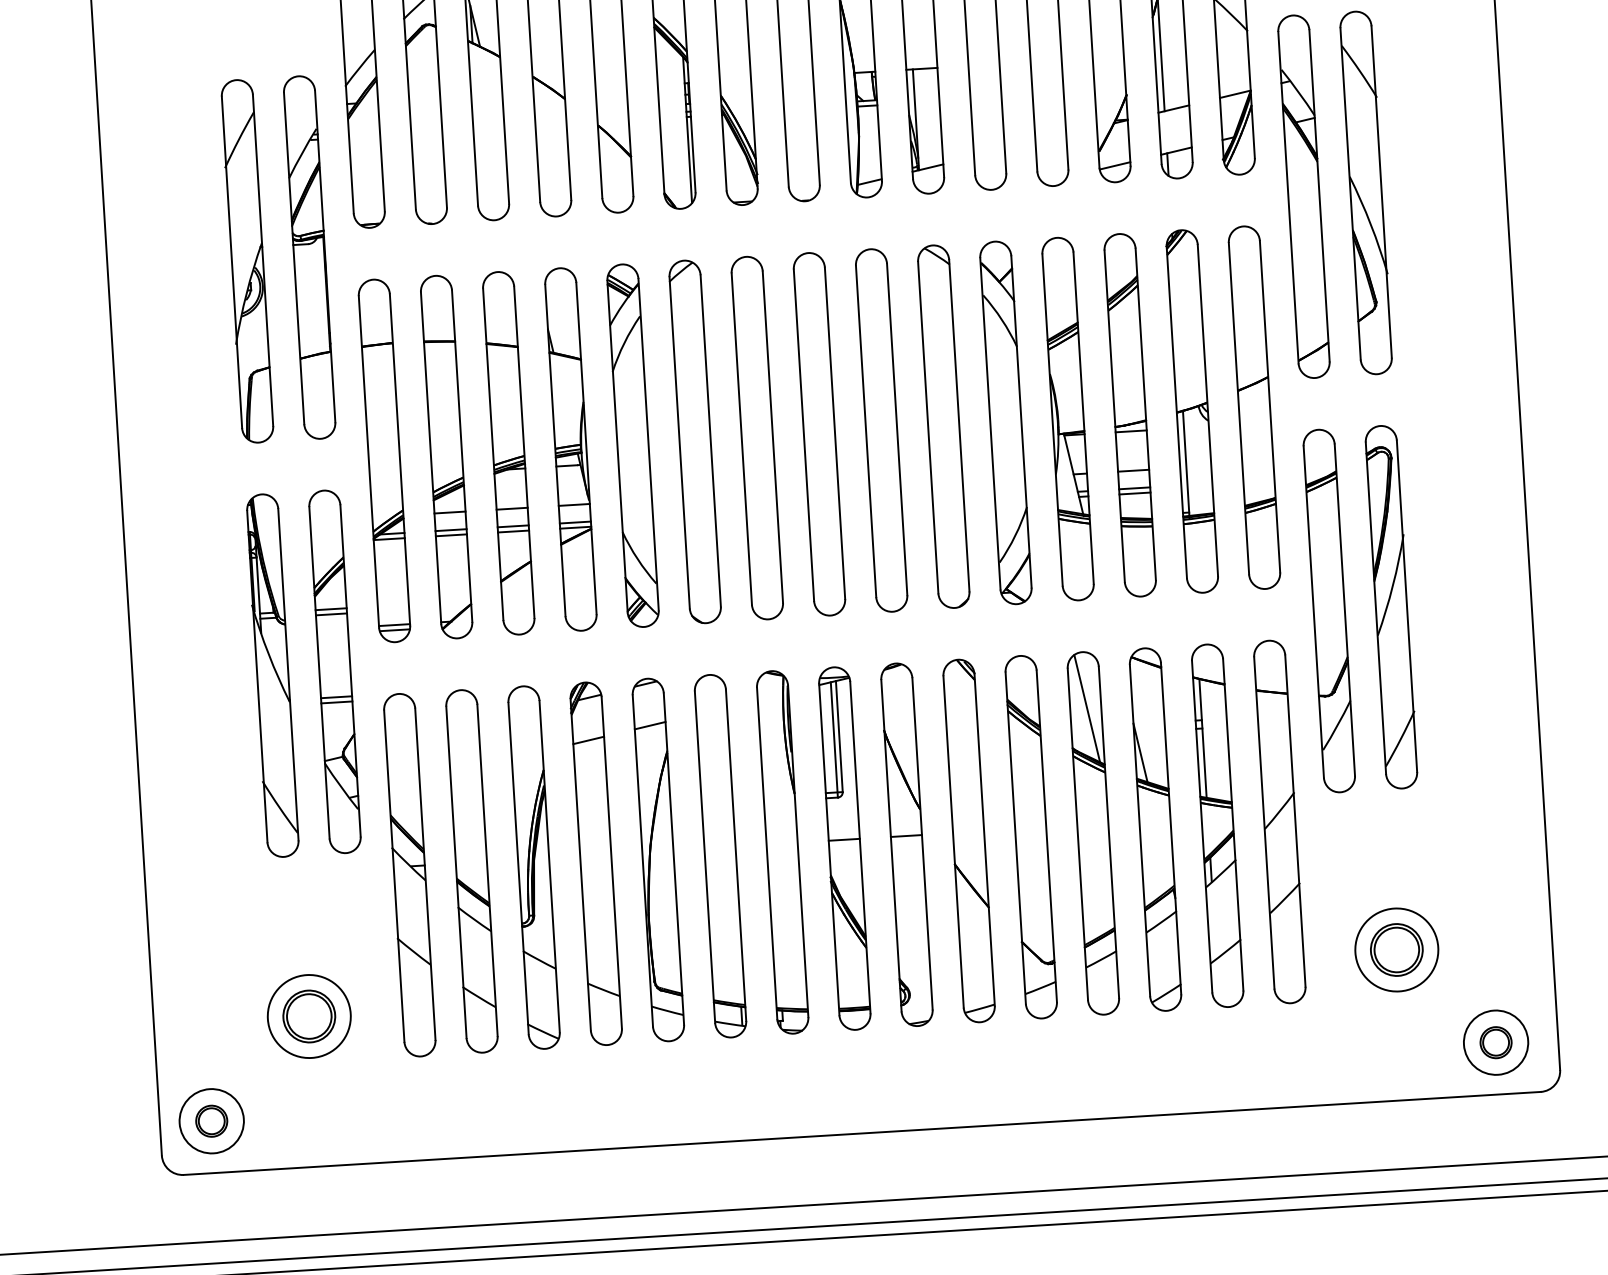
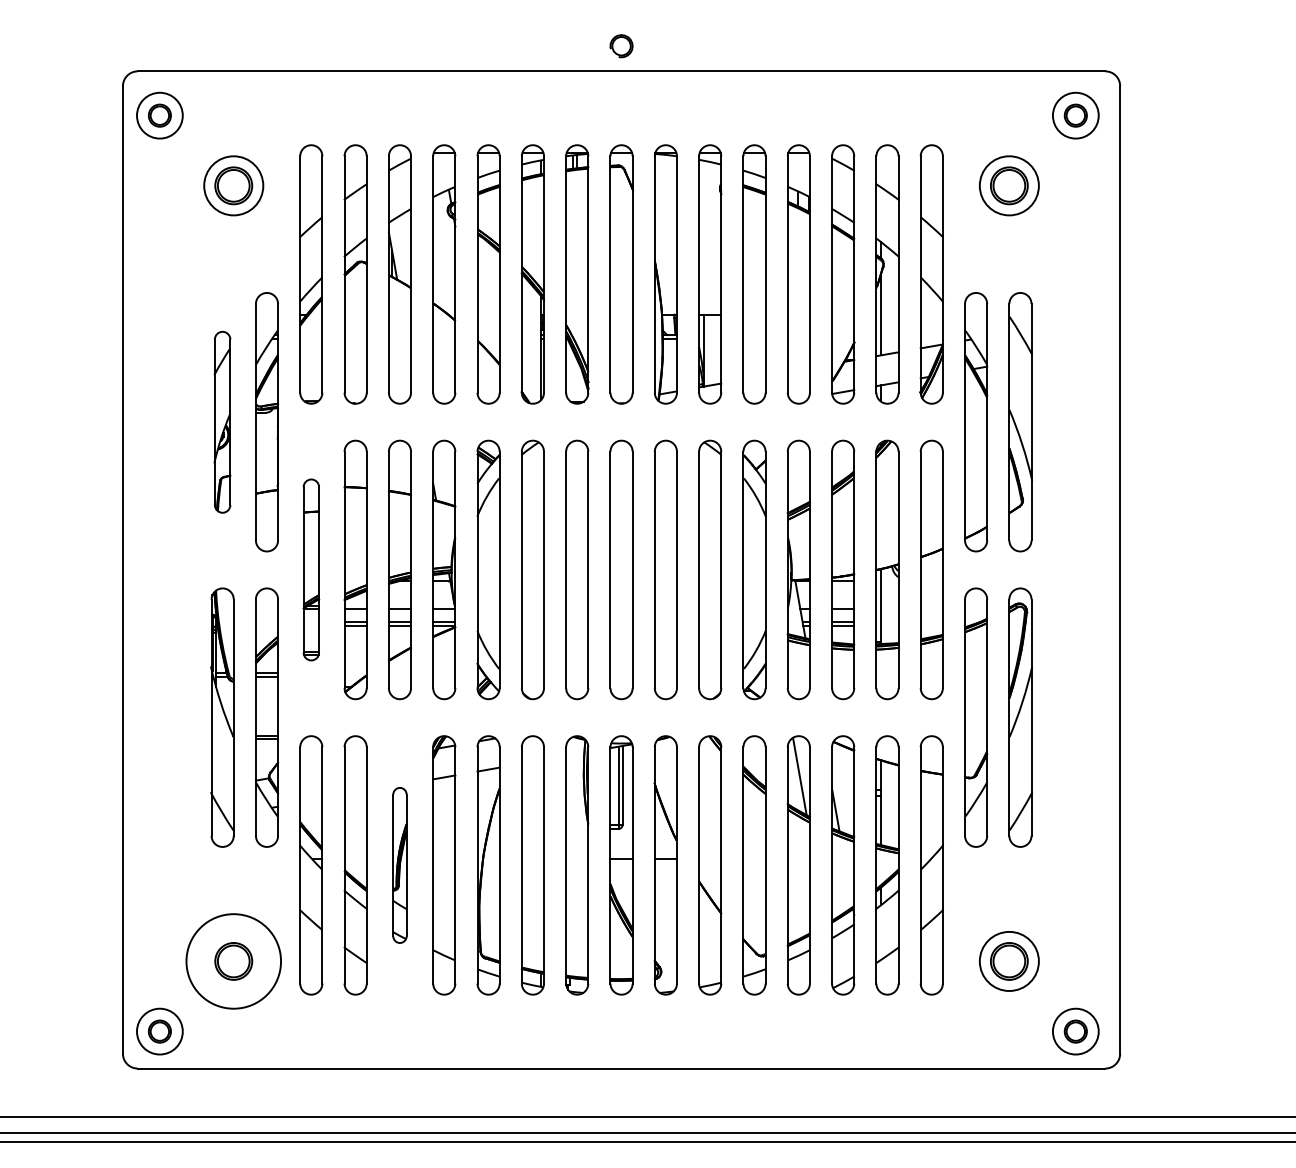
part: (247, 261) -> (222, 422), size x0.7
part: (384, 460) -> (311, 569), size x0.7
part: (533, 867) -> (399, 865), size x0.6
circle: (308, 1016) -> (233, 961), size x1.6

